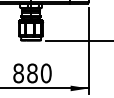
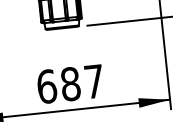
text: (32, 73) -> (70, 84), 880 -> 687

